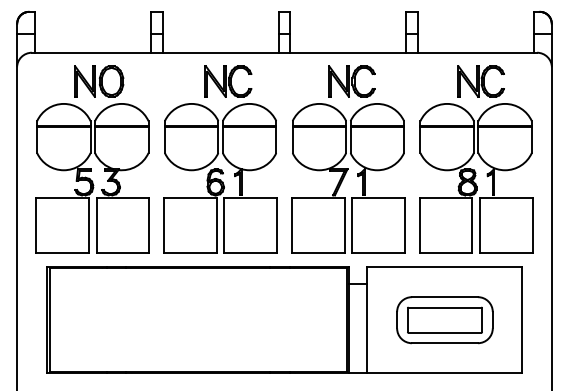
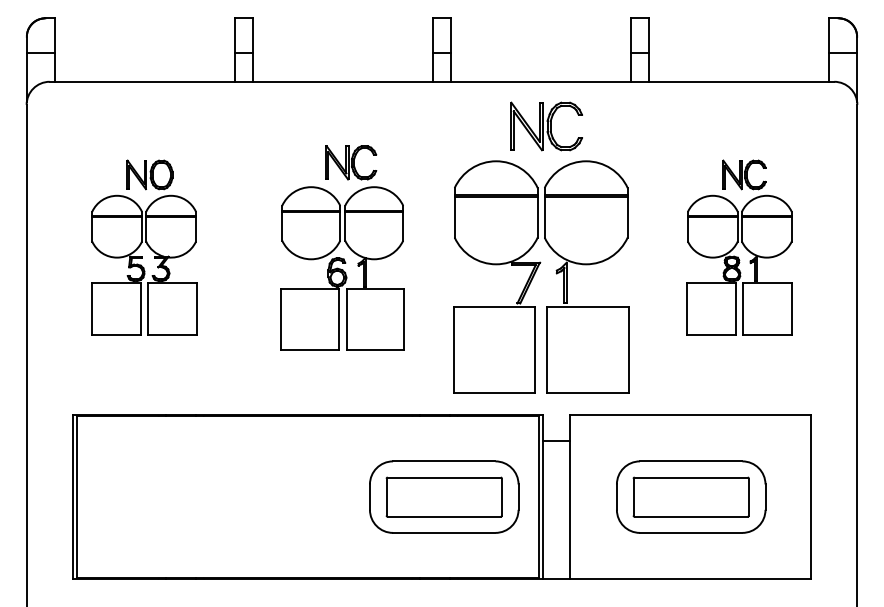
part: (92, 159) -> (143, 247), size x0.6
part: (220, 159) -> (342, 247), size x0.7
part: (476, 159) -> (740, 247), size x0.6
part: (285, 320) -> (443, 497), added

